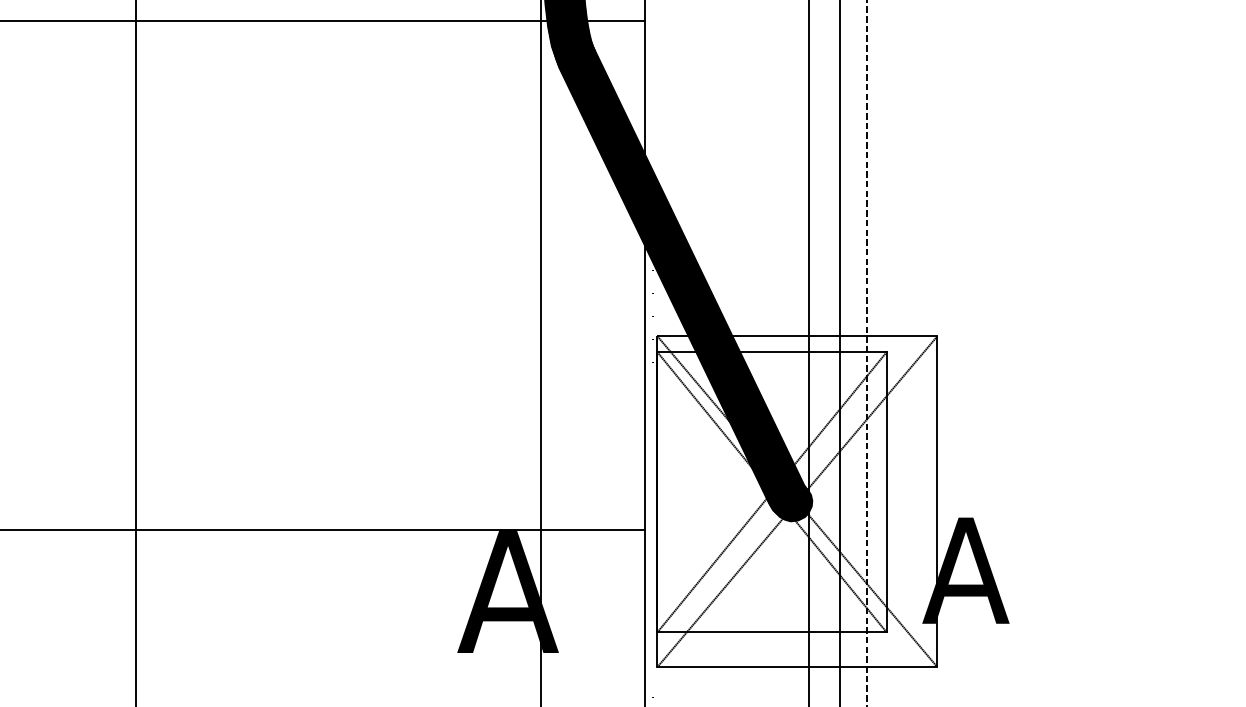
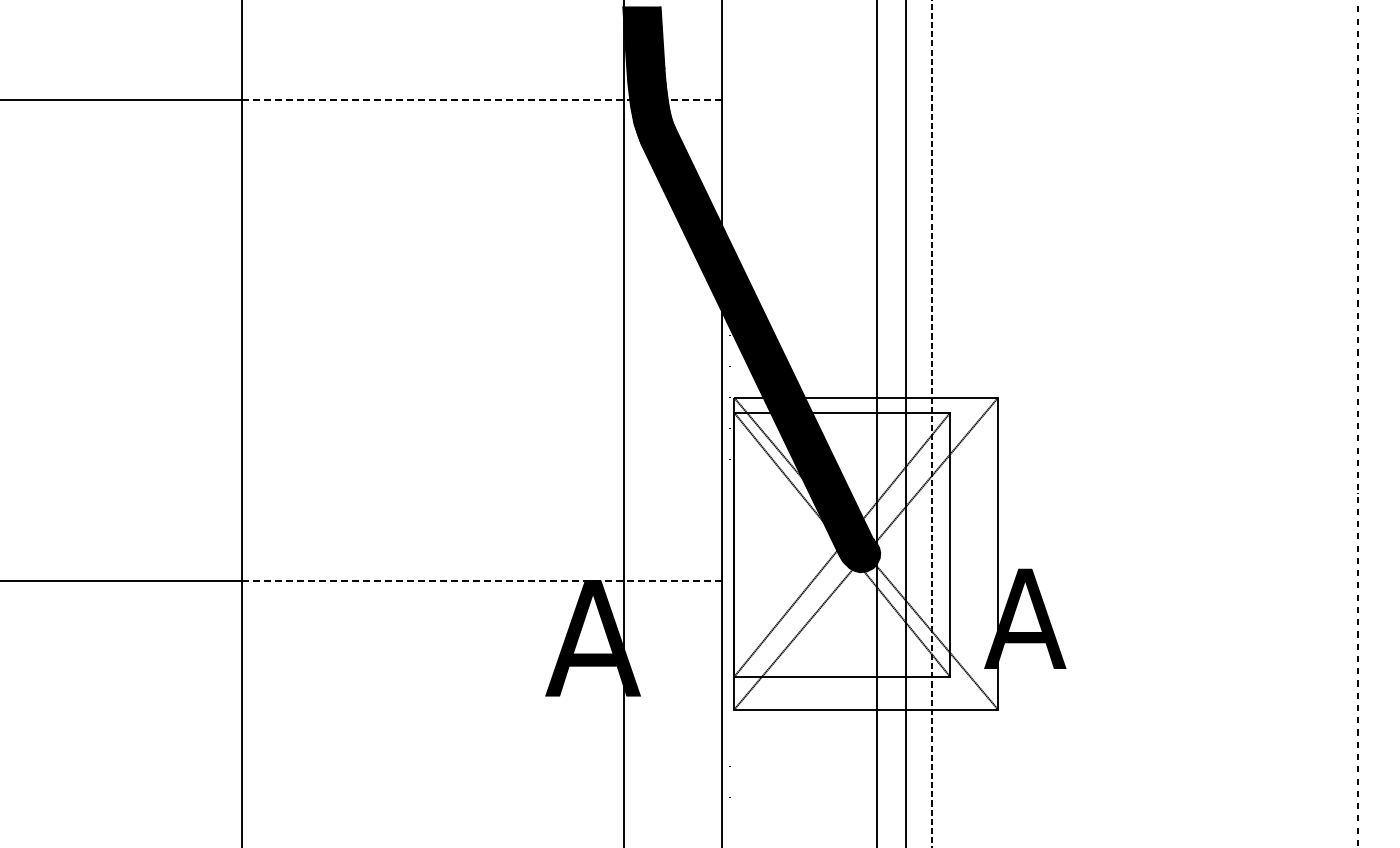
line: (390, 21) -> (482, 100), solid -> dashed
line: (390, 530) -> (482, 580), solid -> dashed

